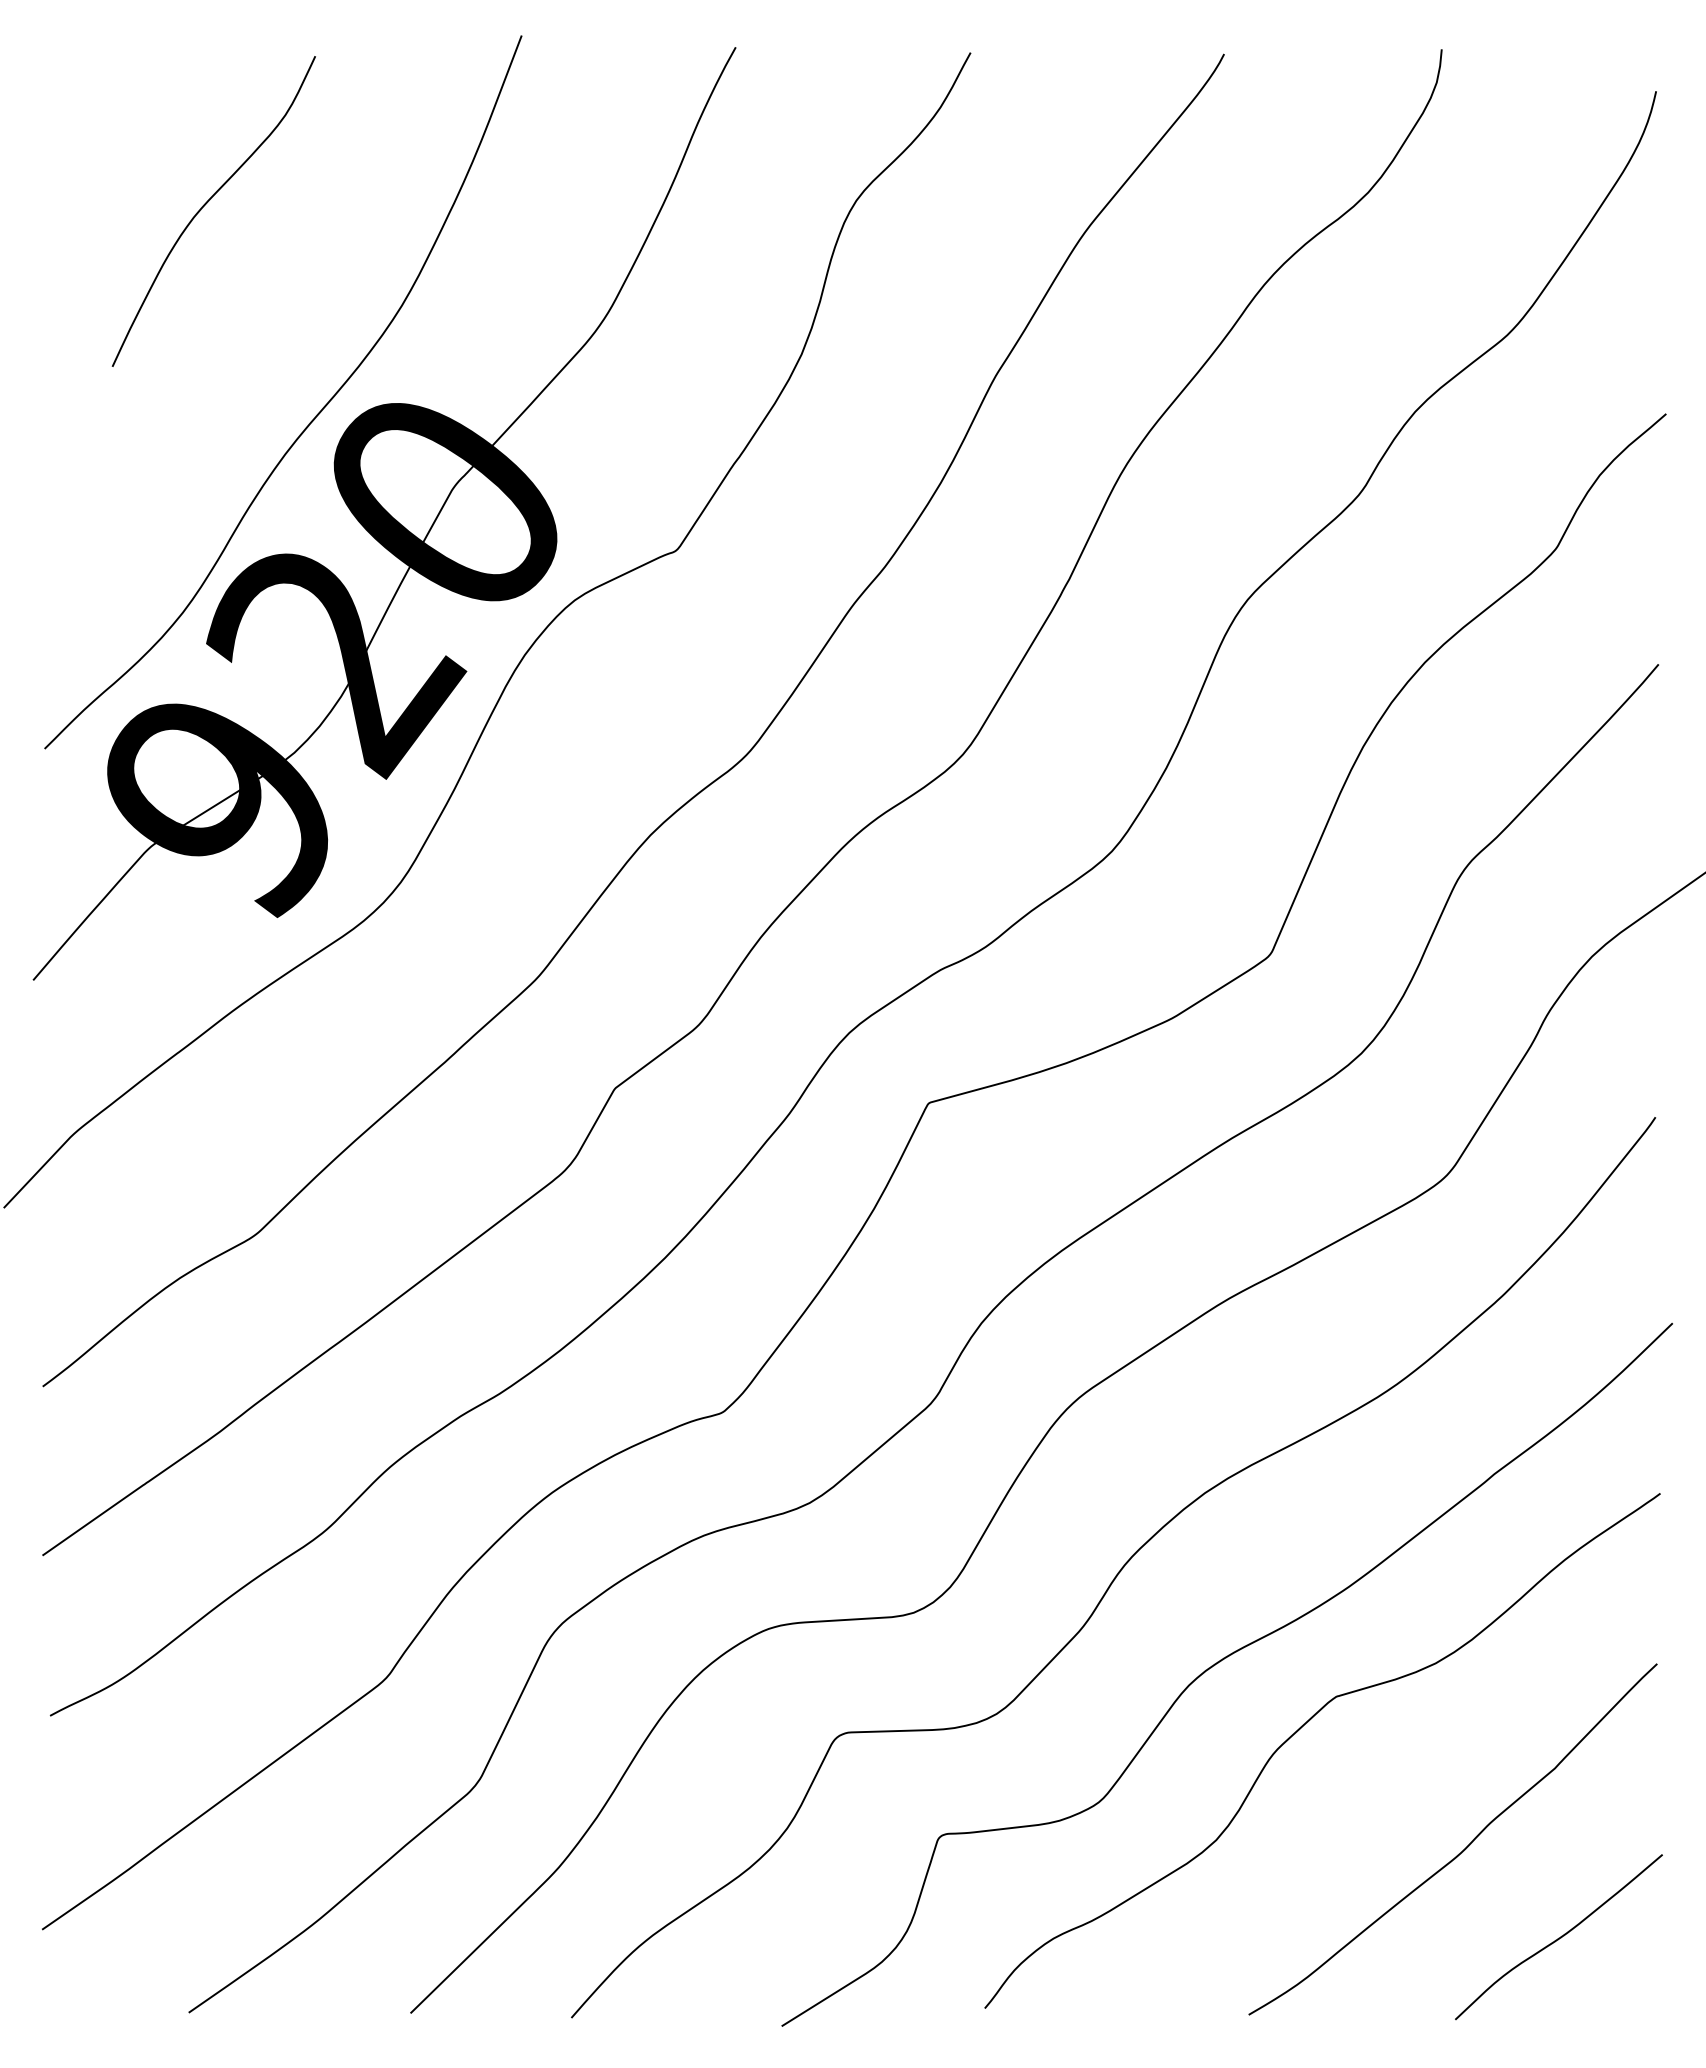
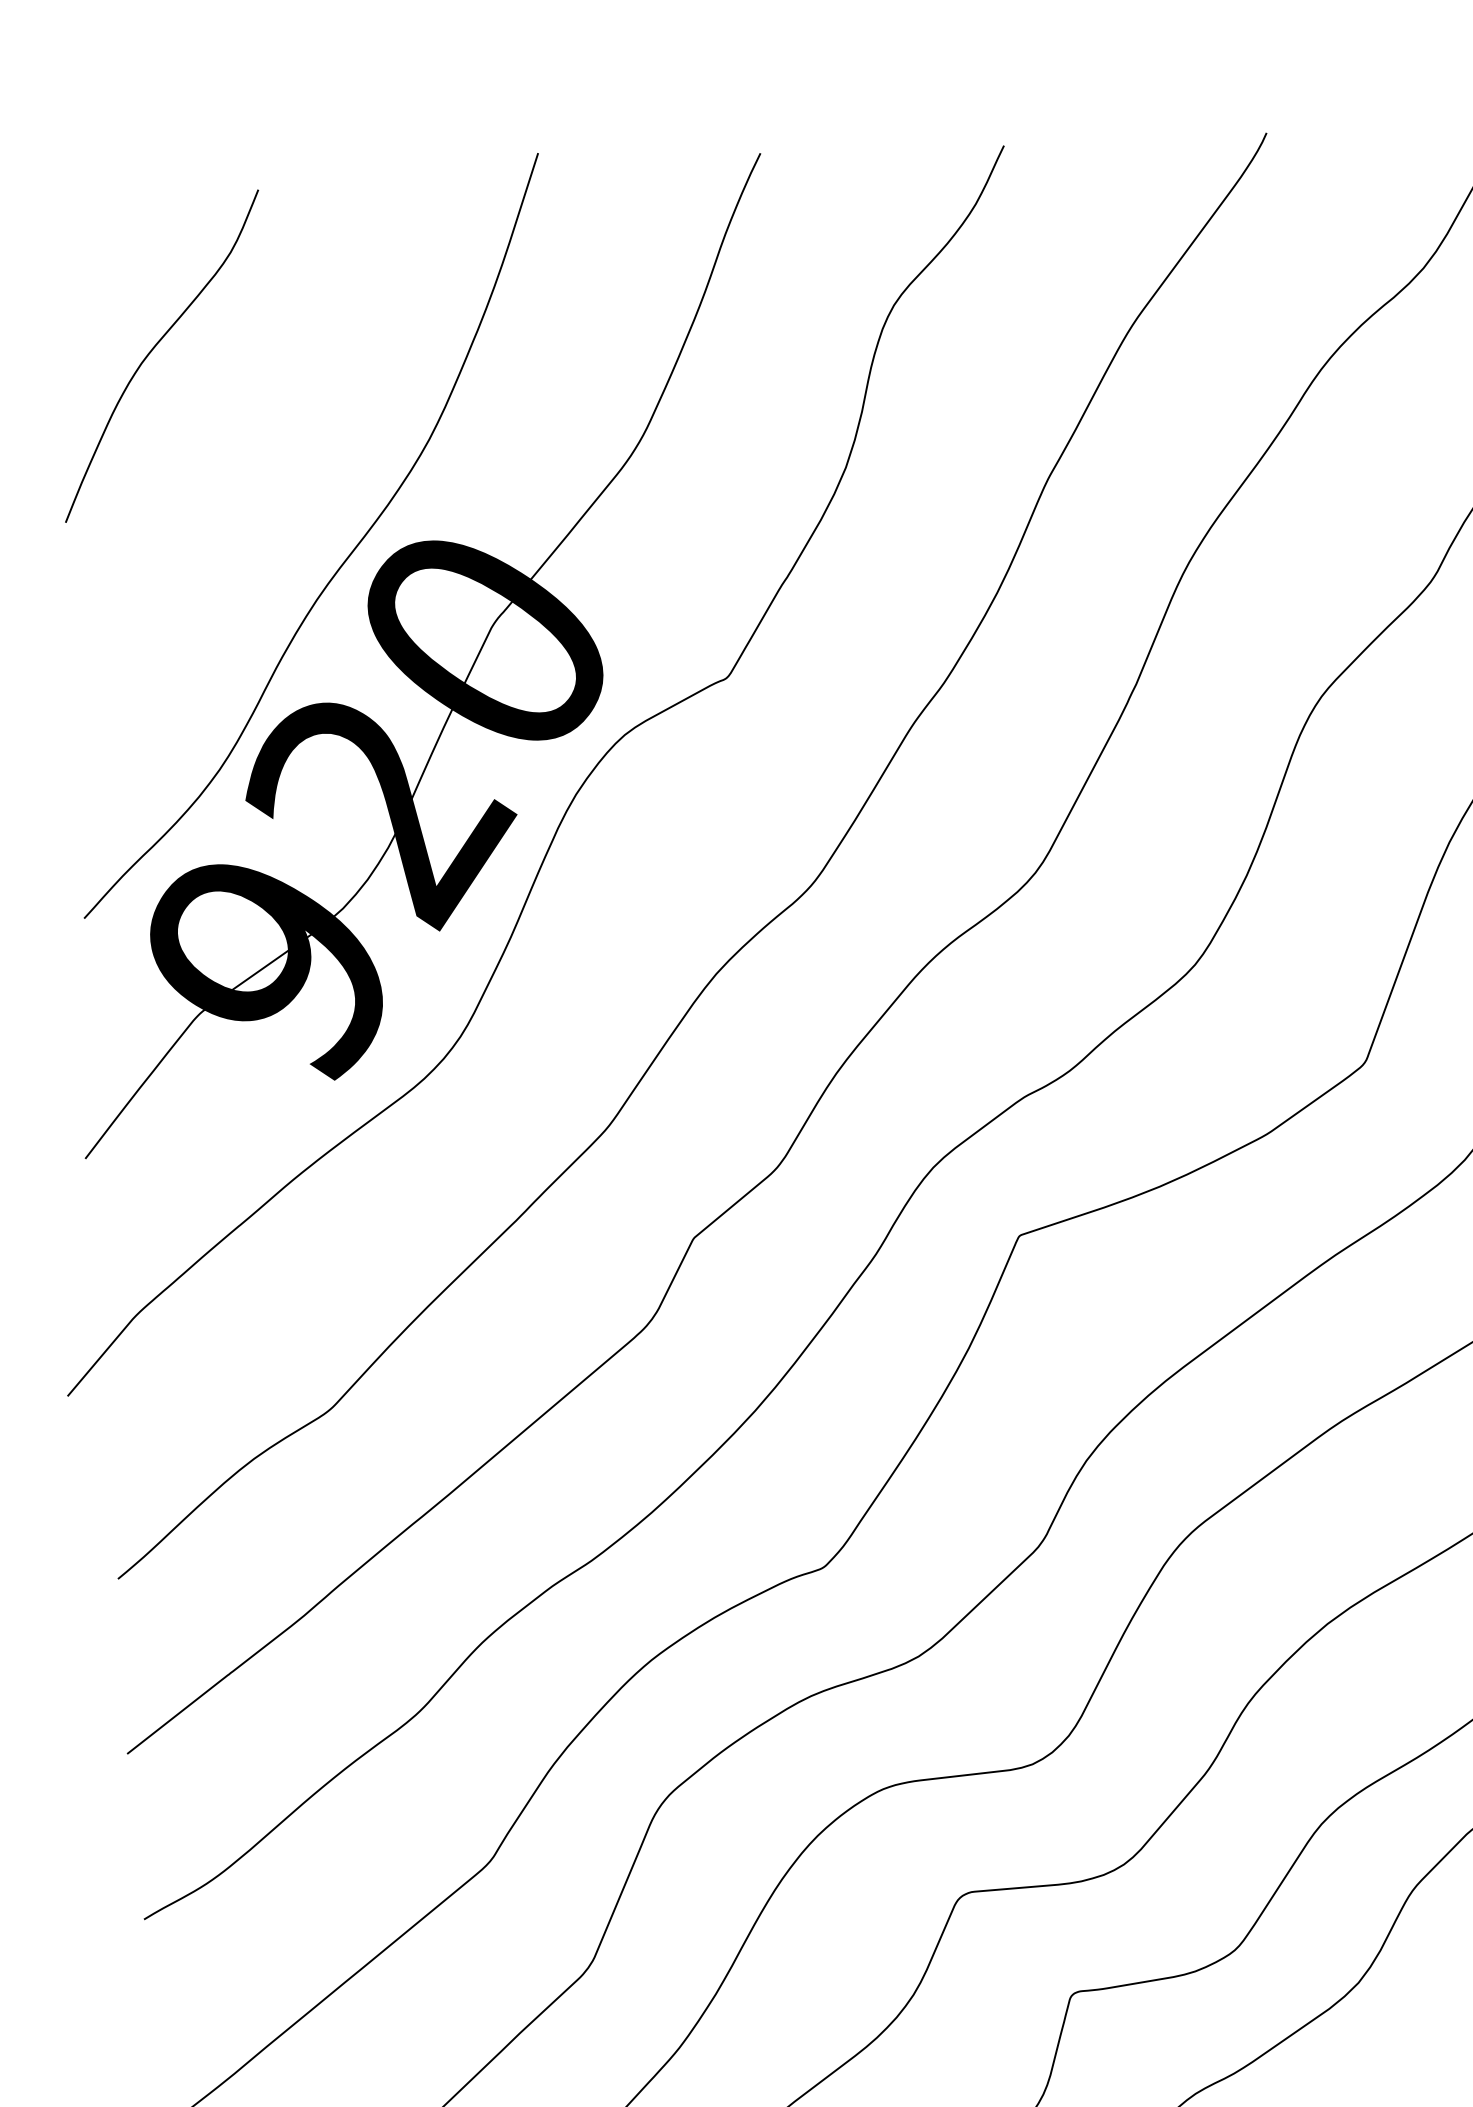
curve: (206, 204) -> (153, 349), moved

